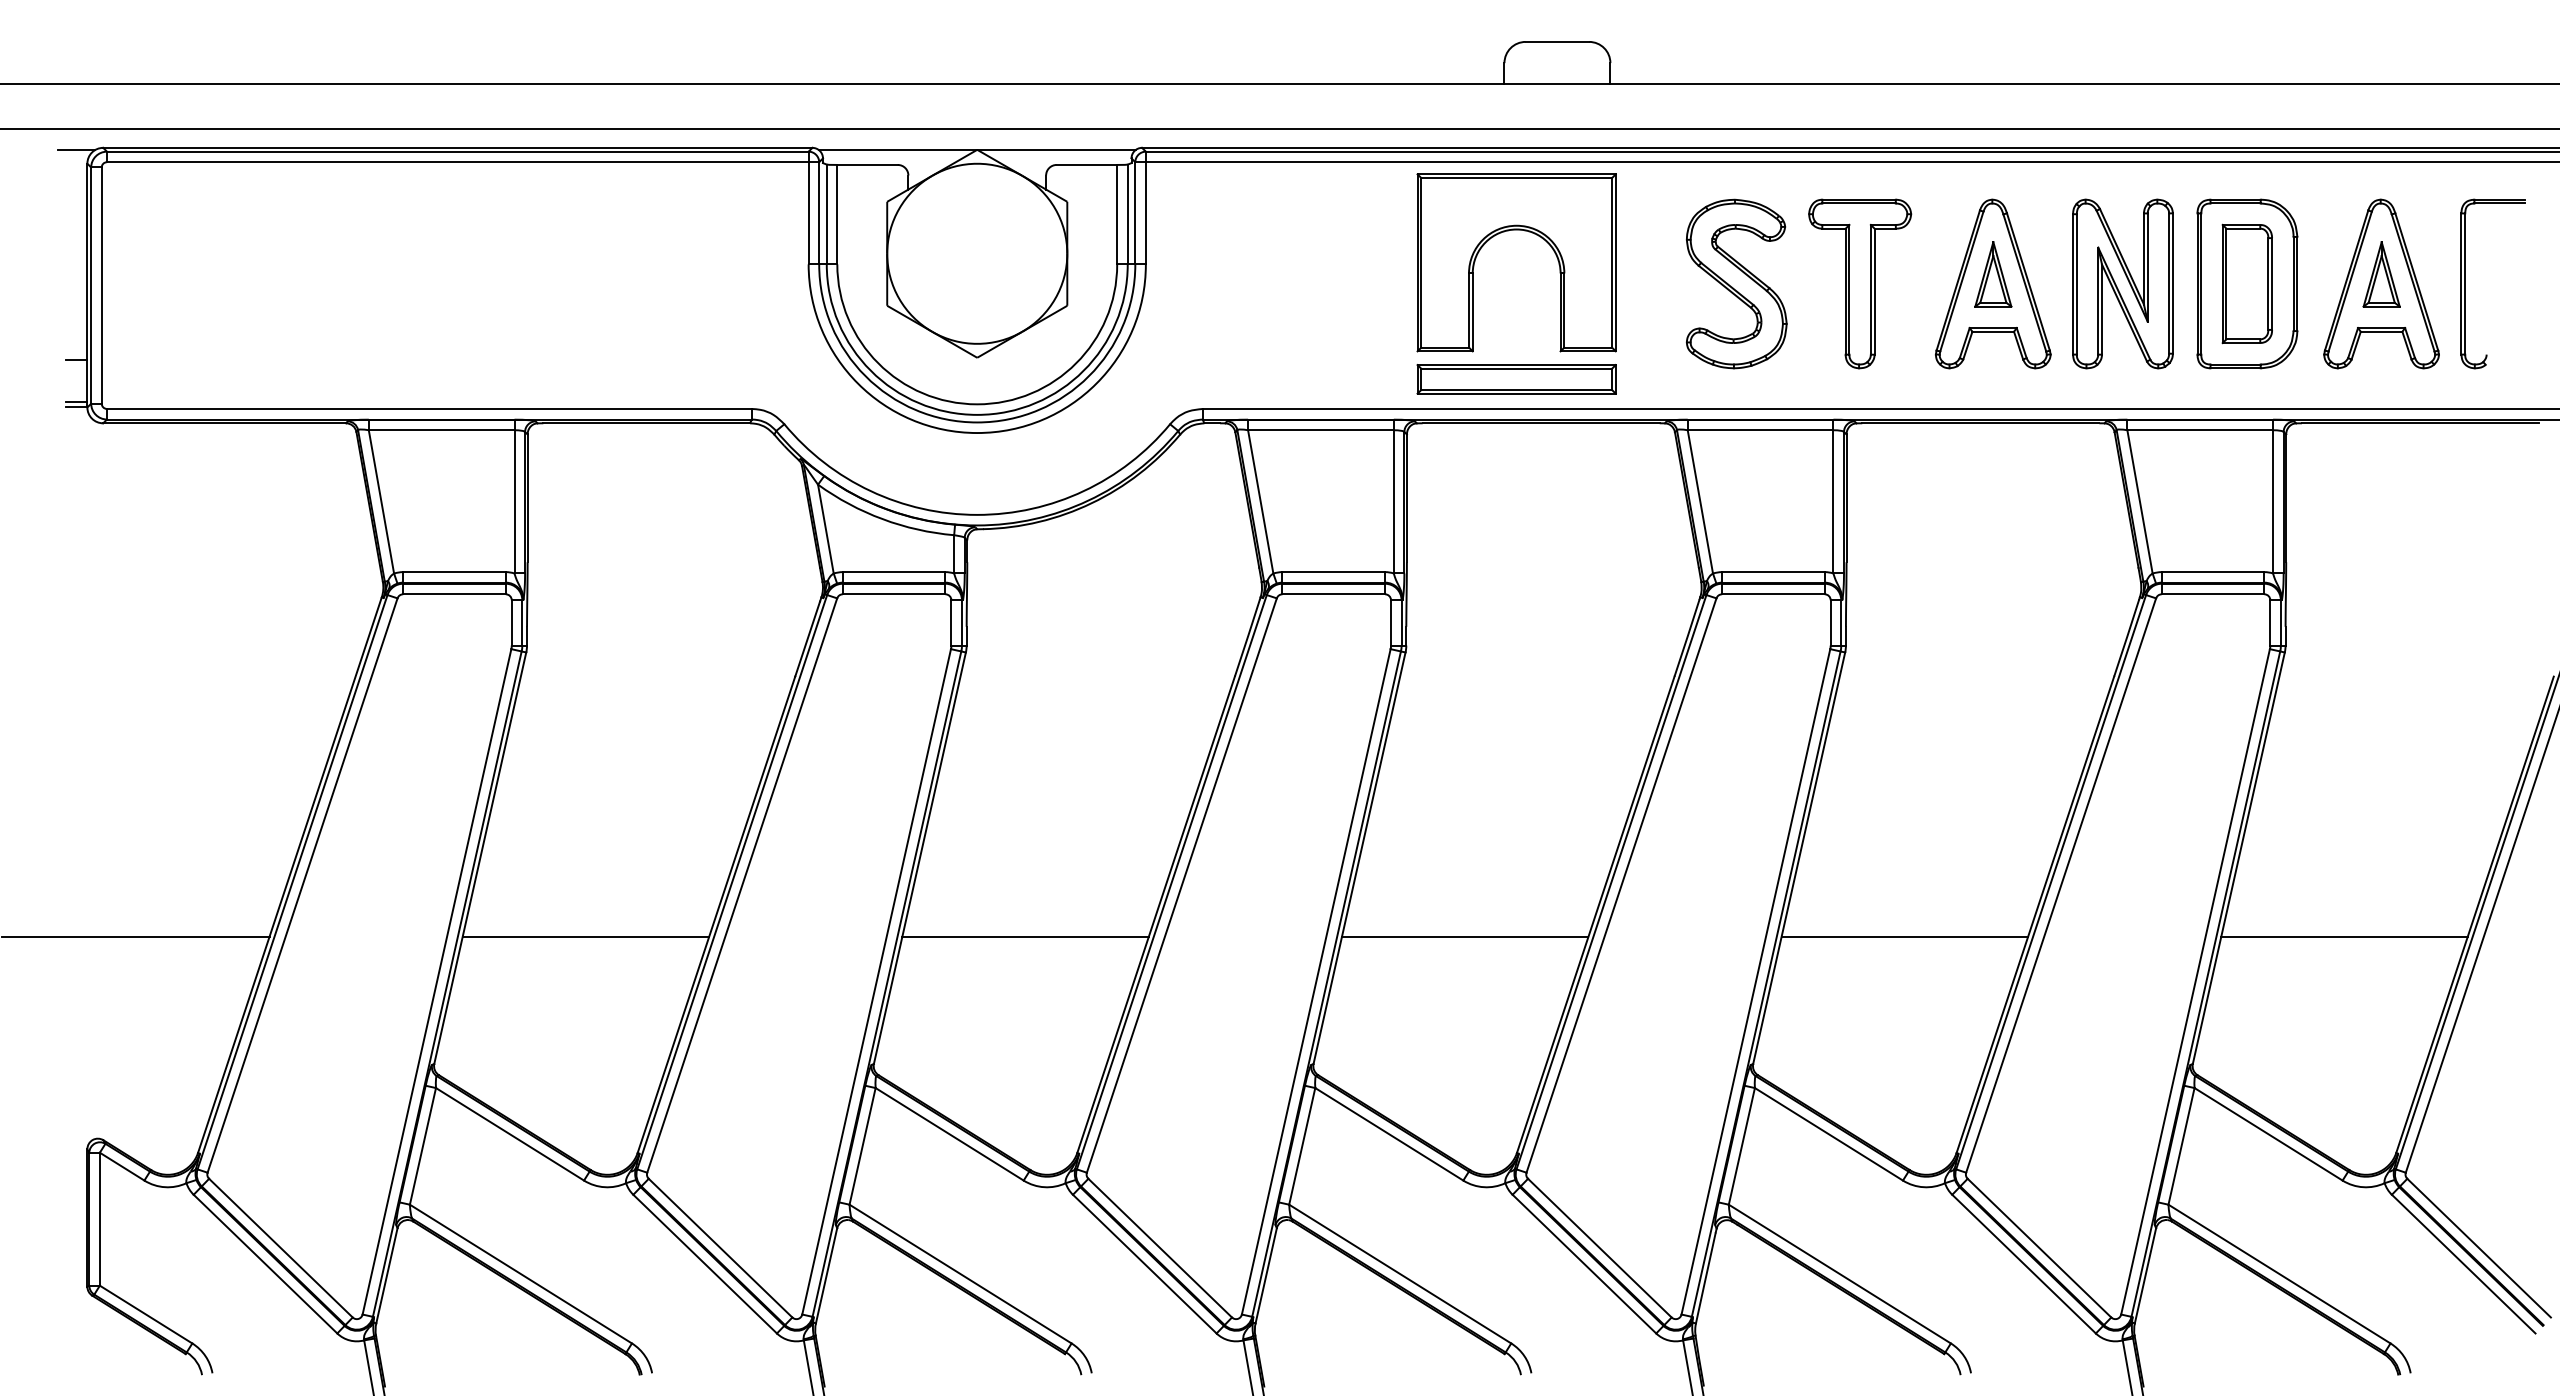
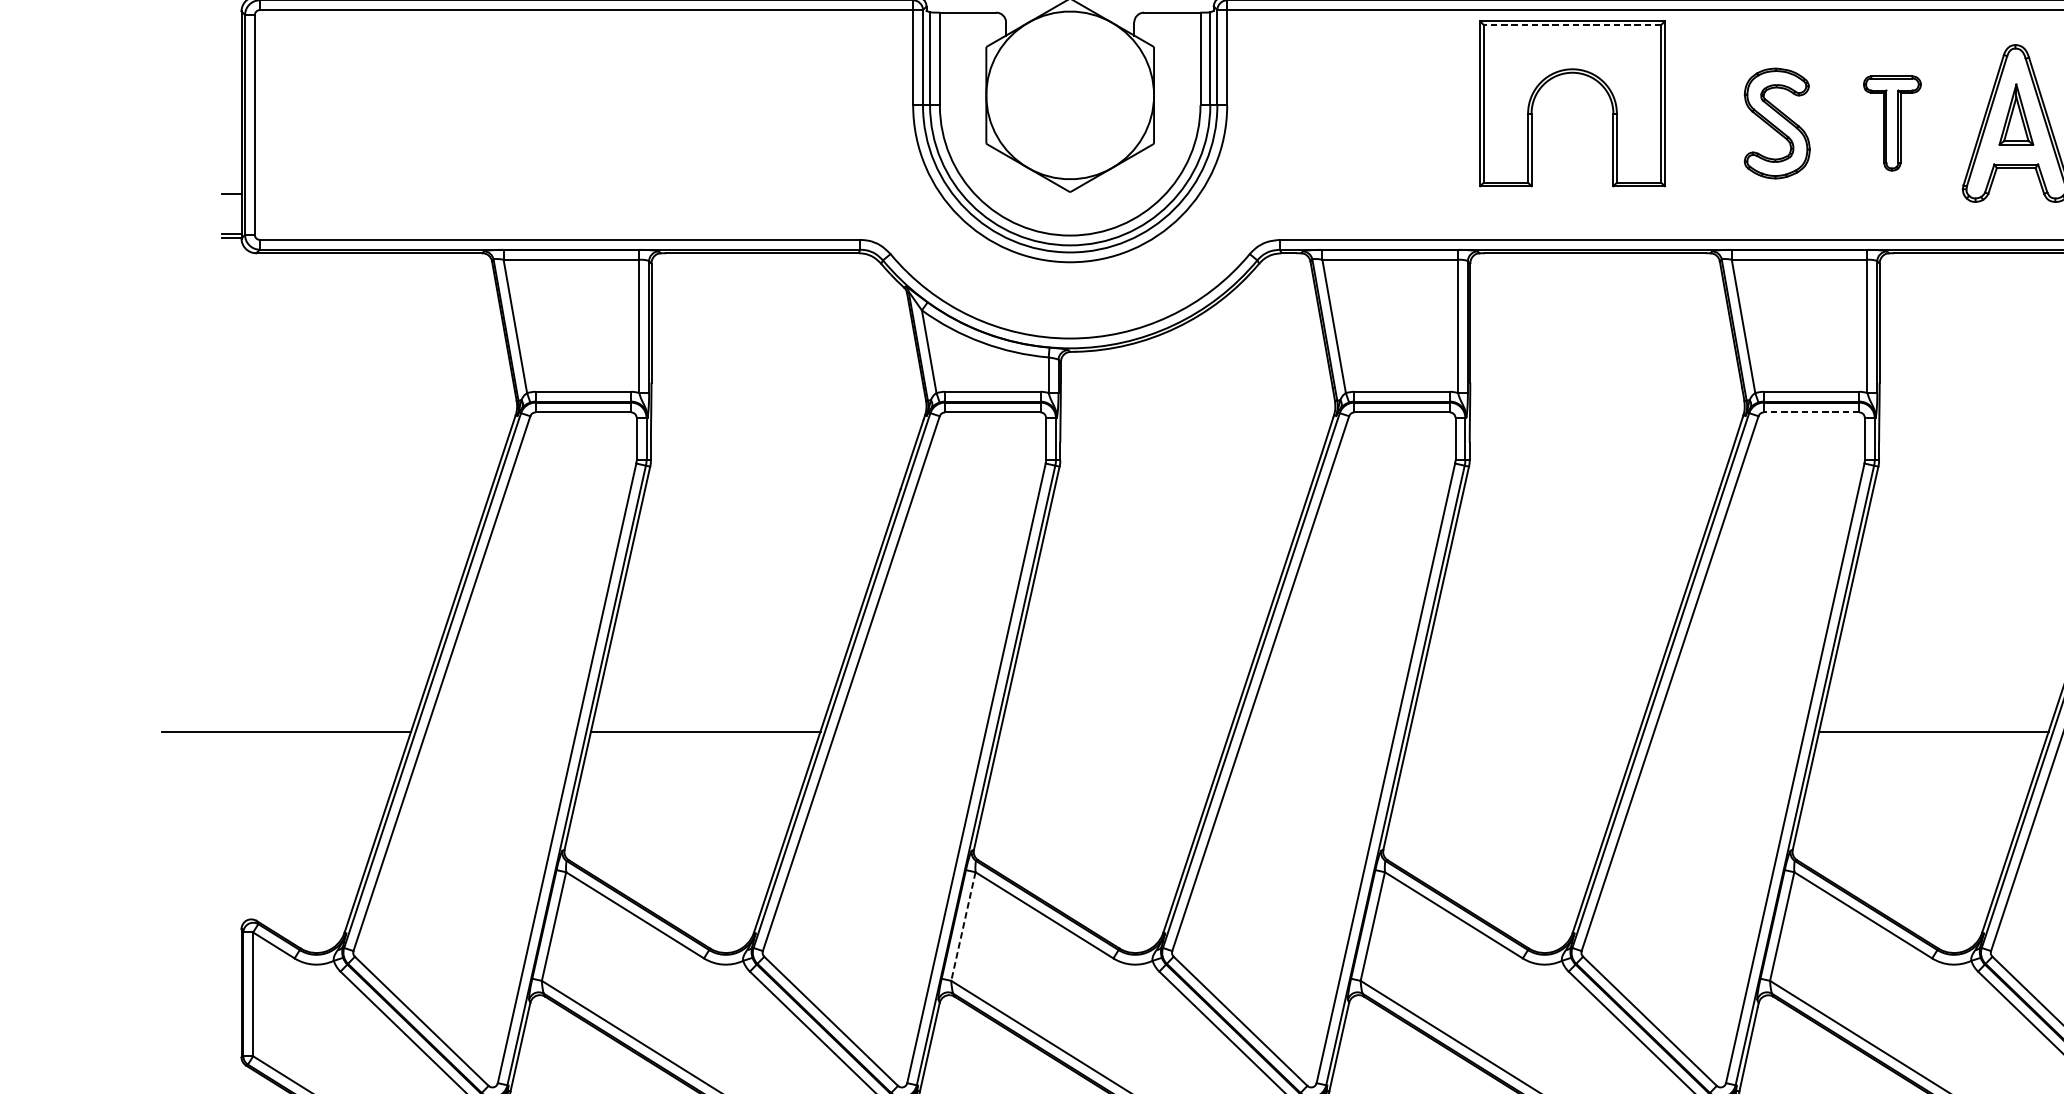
line: (1516, 178) -> (1572, 25), solid -> dashed
part: (1736, 283) -> (1777, 123), size x0.7
part: (1860, 283) -> (1892, 123), size x0.6
part: (1516, 379) -> (1572, 212), removed
line: (1772, 594) -> (1810, 412), solid -> dashed
line: (1025, 936) -> (1115, 731), removed
line: (1464, 936) -> (1523, 731), removed
line: (862, 1146) -> (963, 926), solid -> dashed

